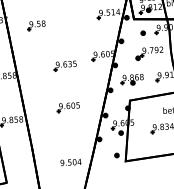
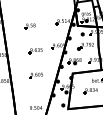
part: (35, 25) -> (29, 26), moved

